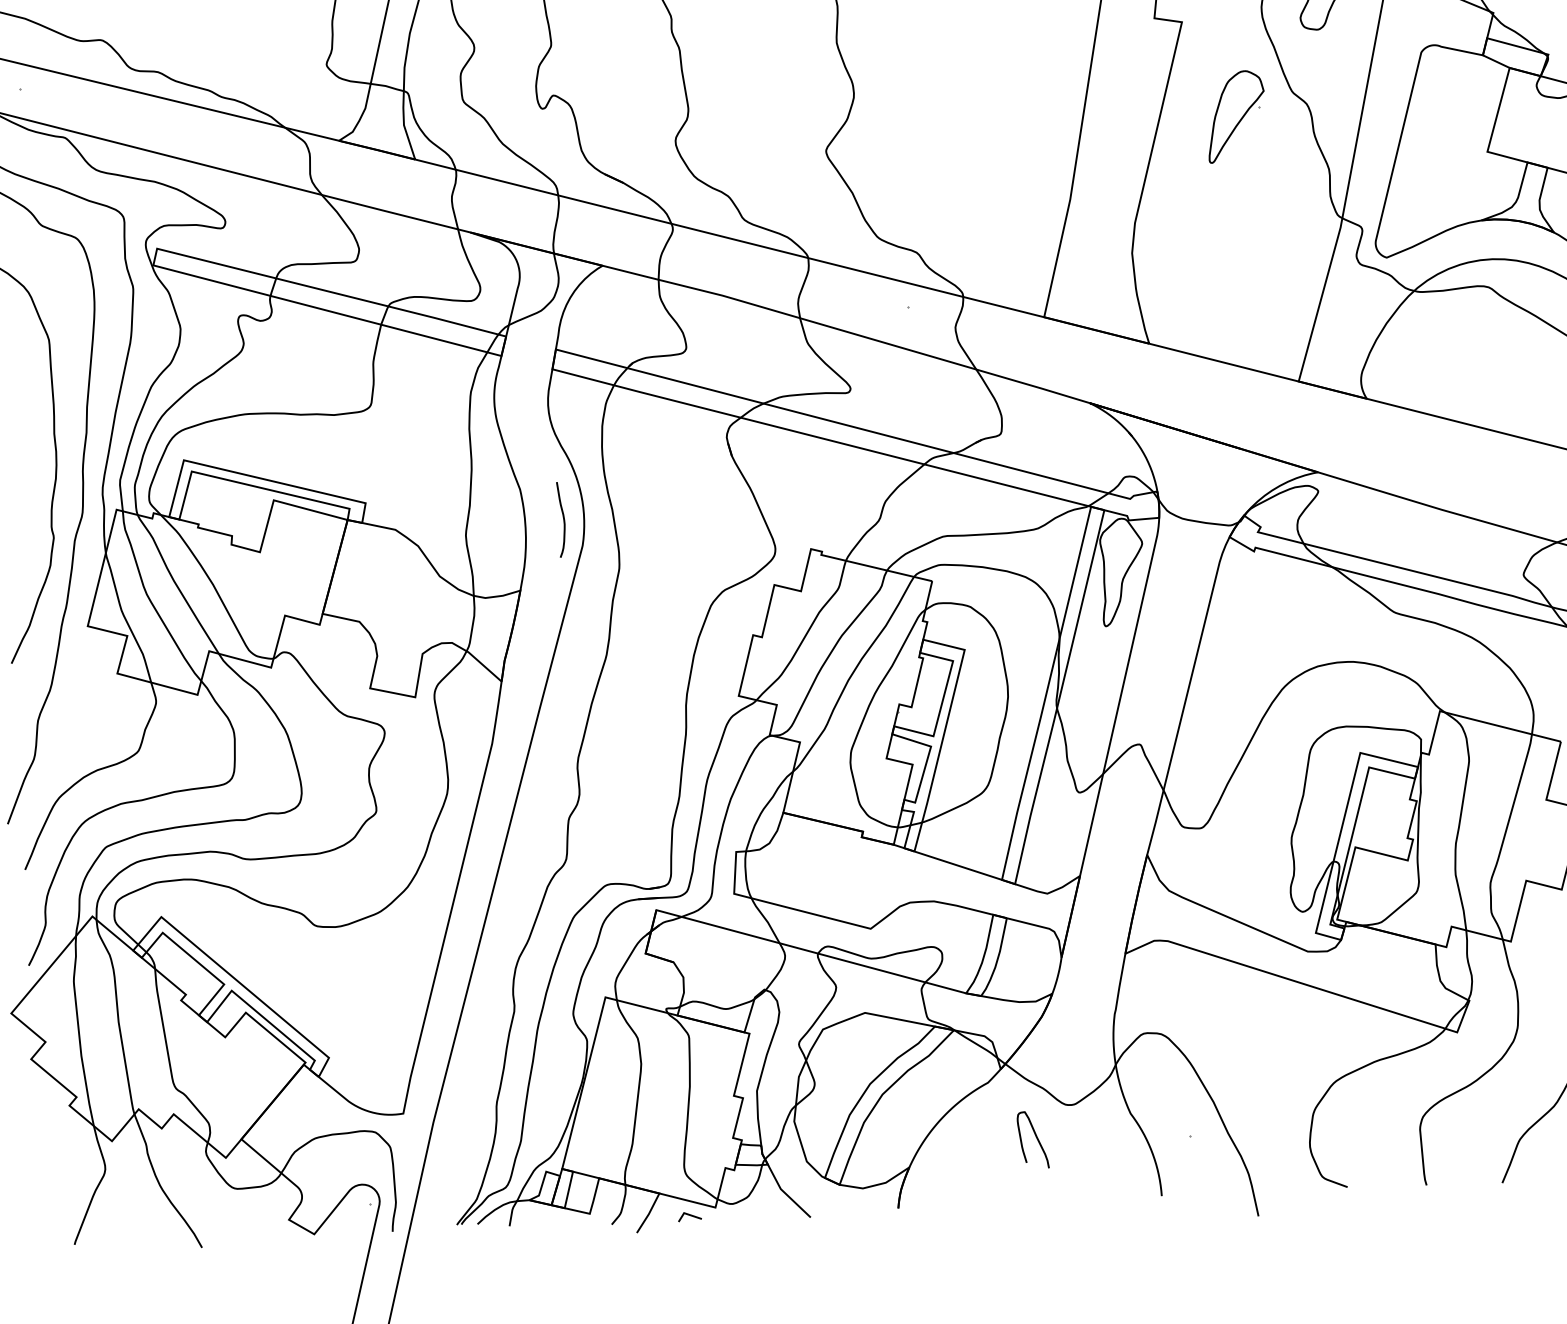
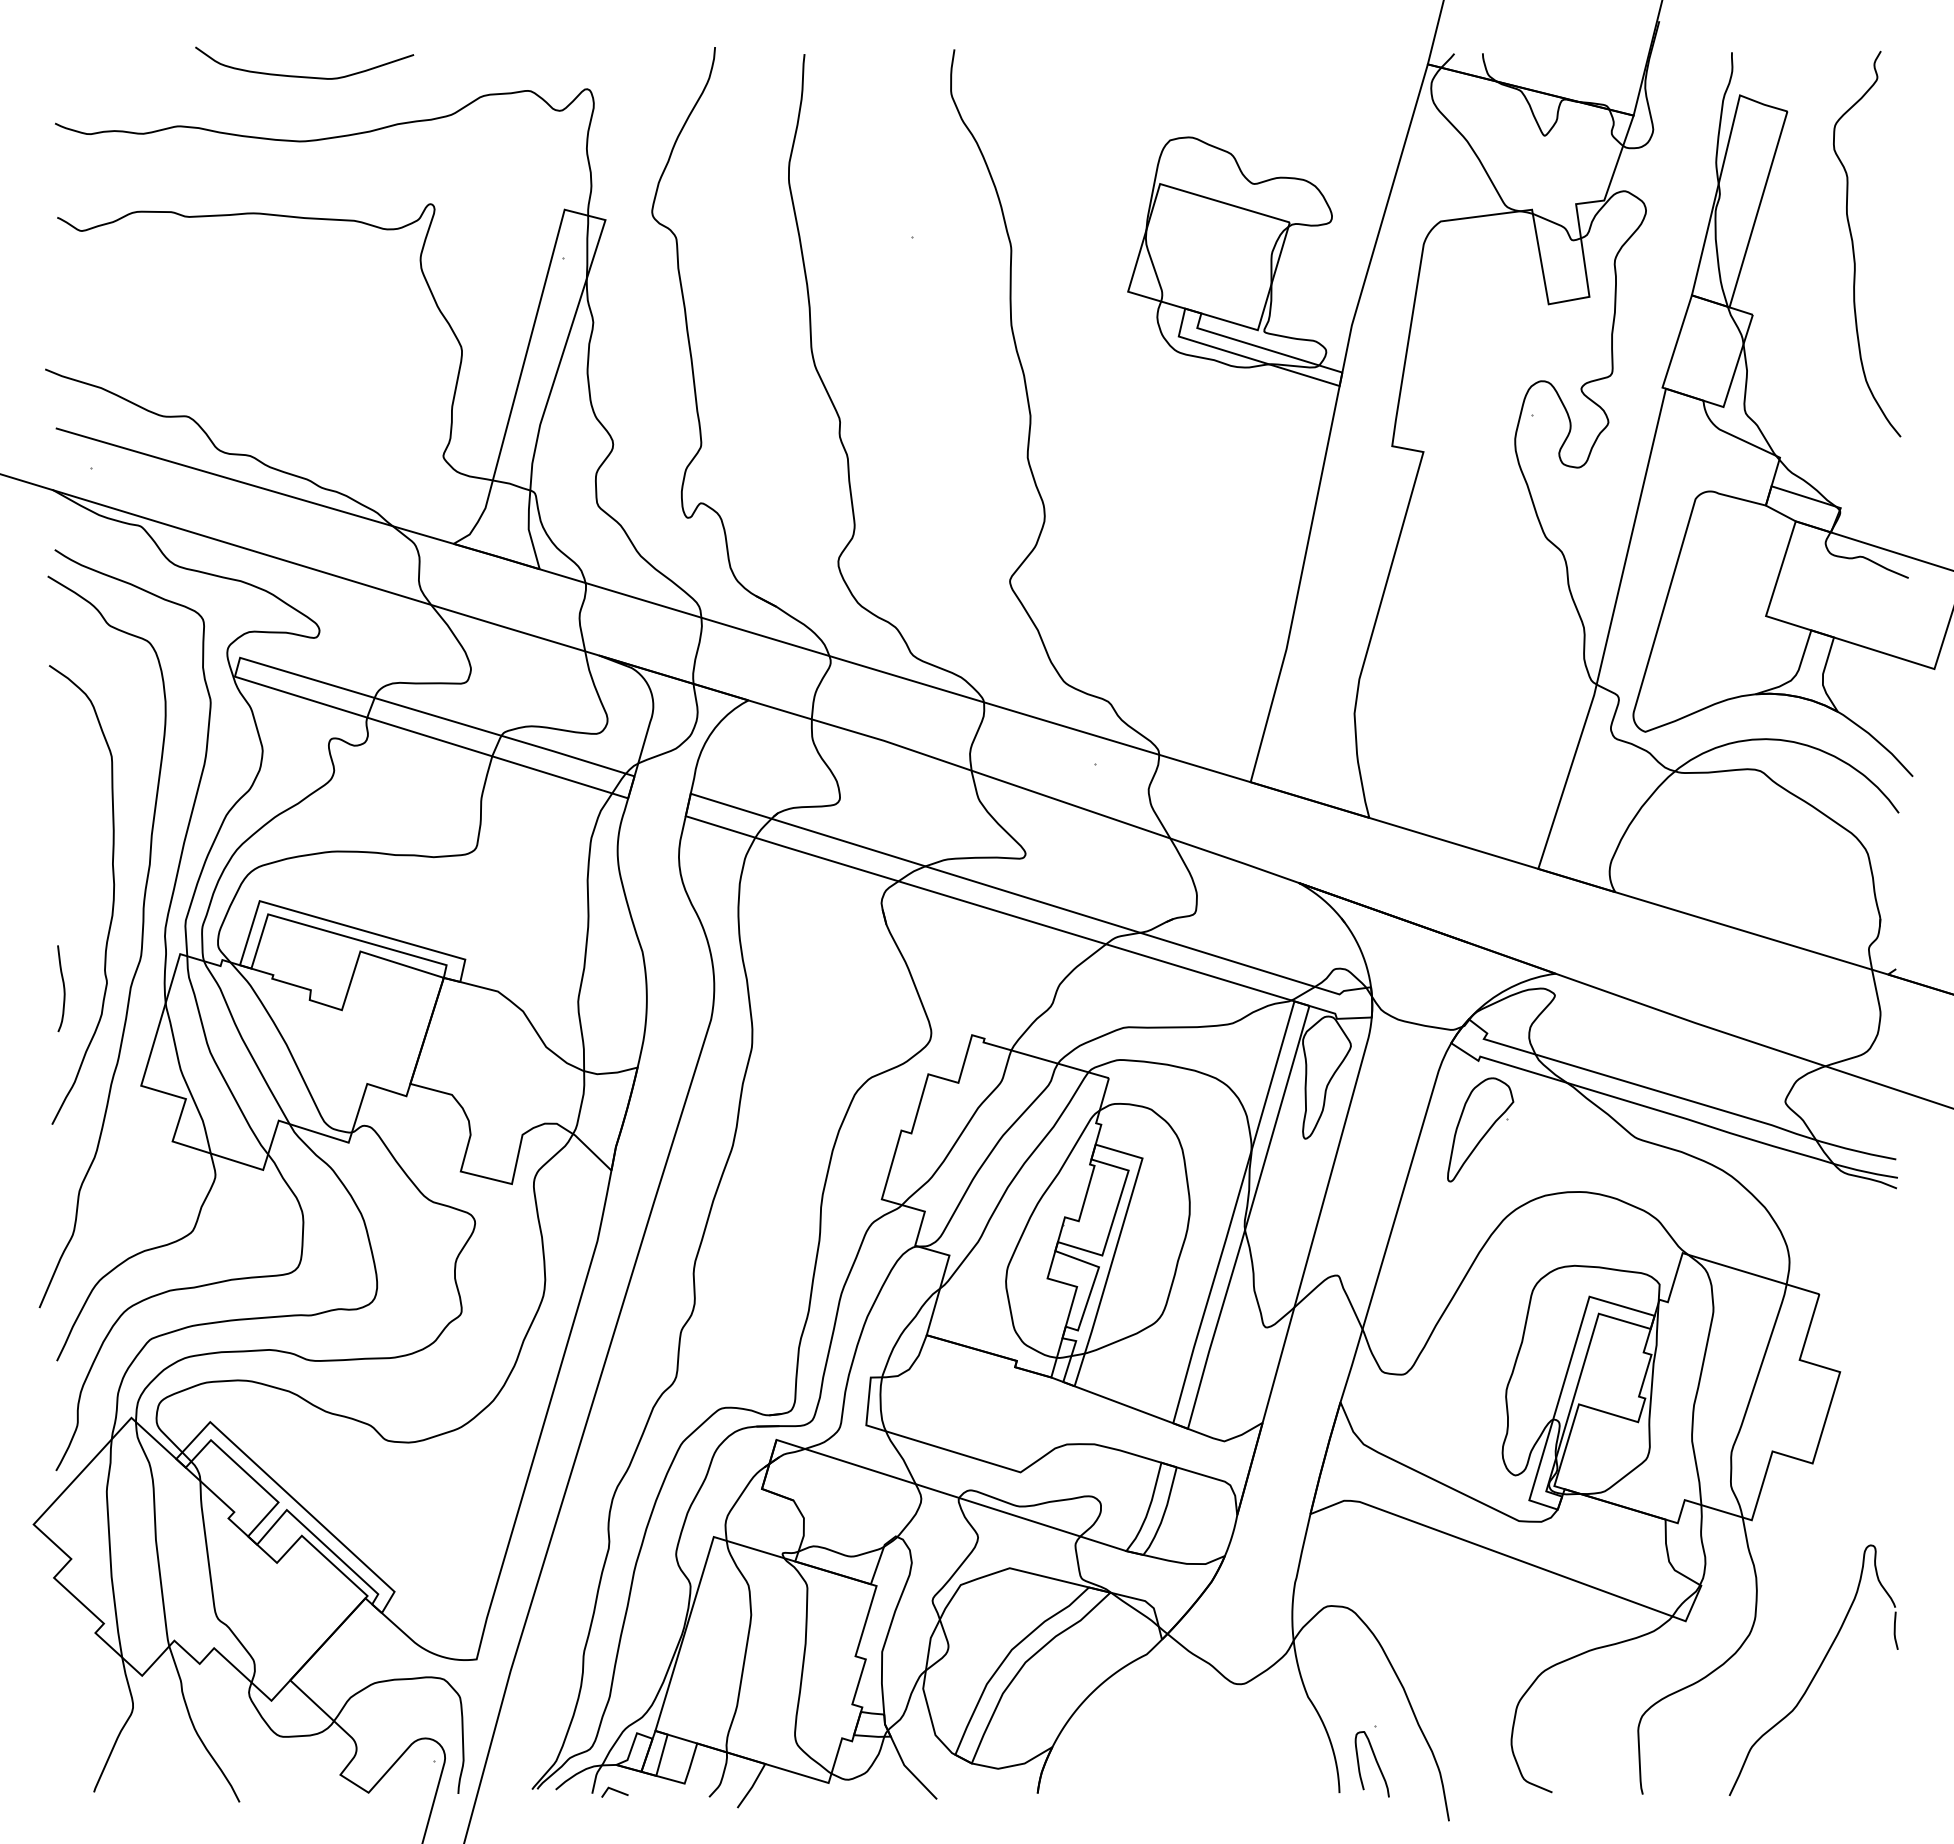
part: (1236, 116) -> (1480, 1129), moved
curve: (563, 519) -> (63, 988), moved
curve: (1035, 1137) -> (1375, 1761), moved
line: (689, 1215) -> (614, 1790), moved

